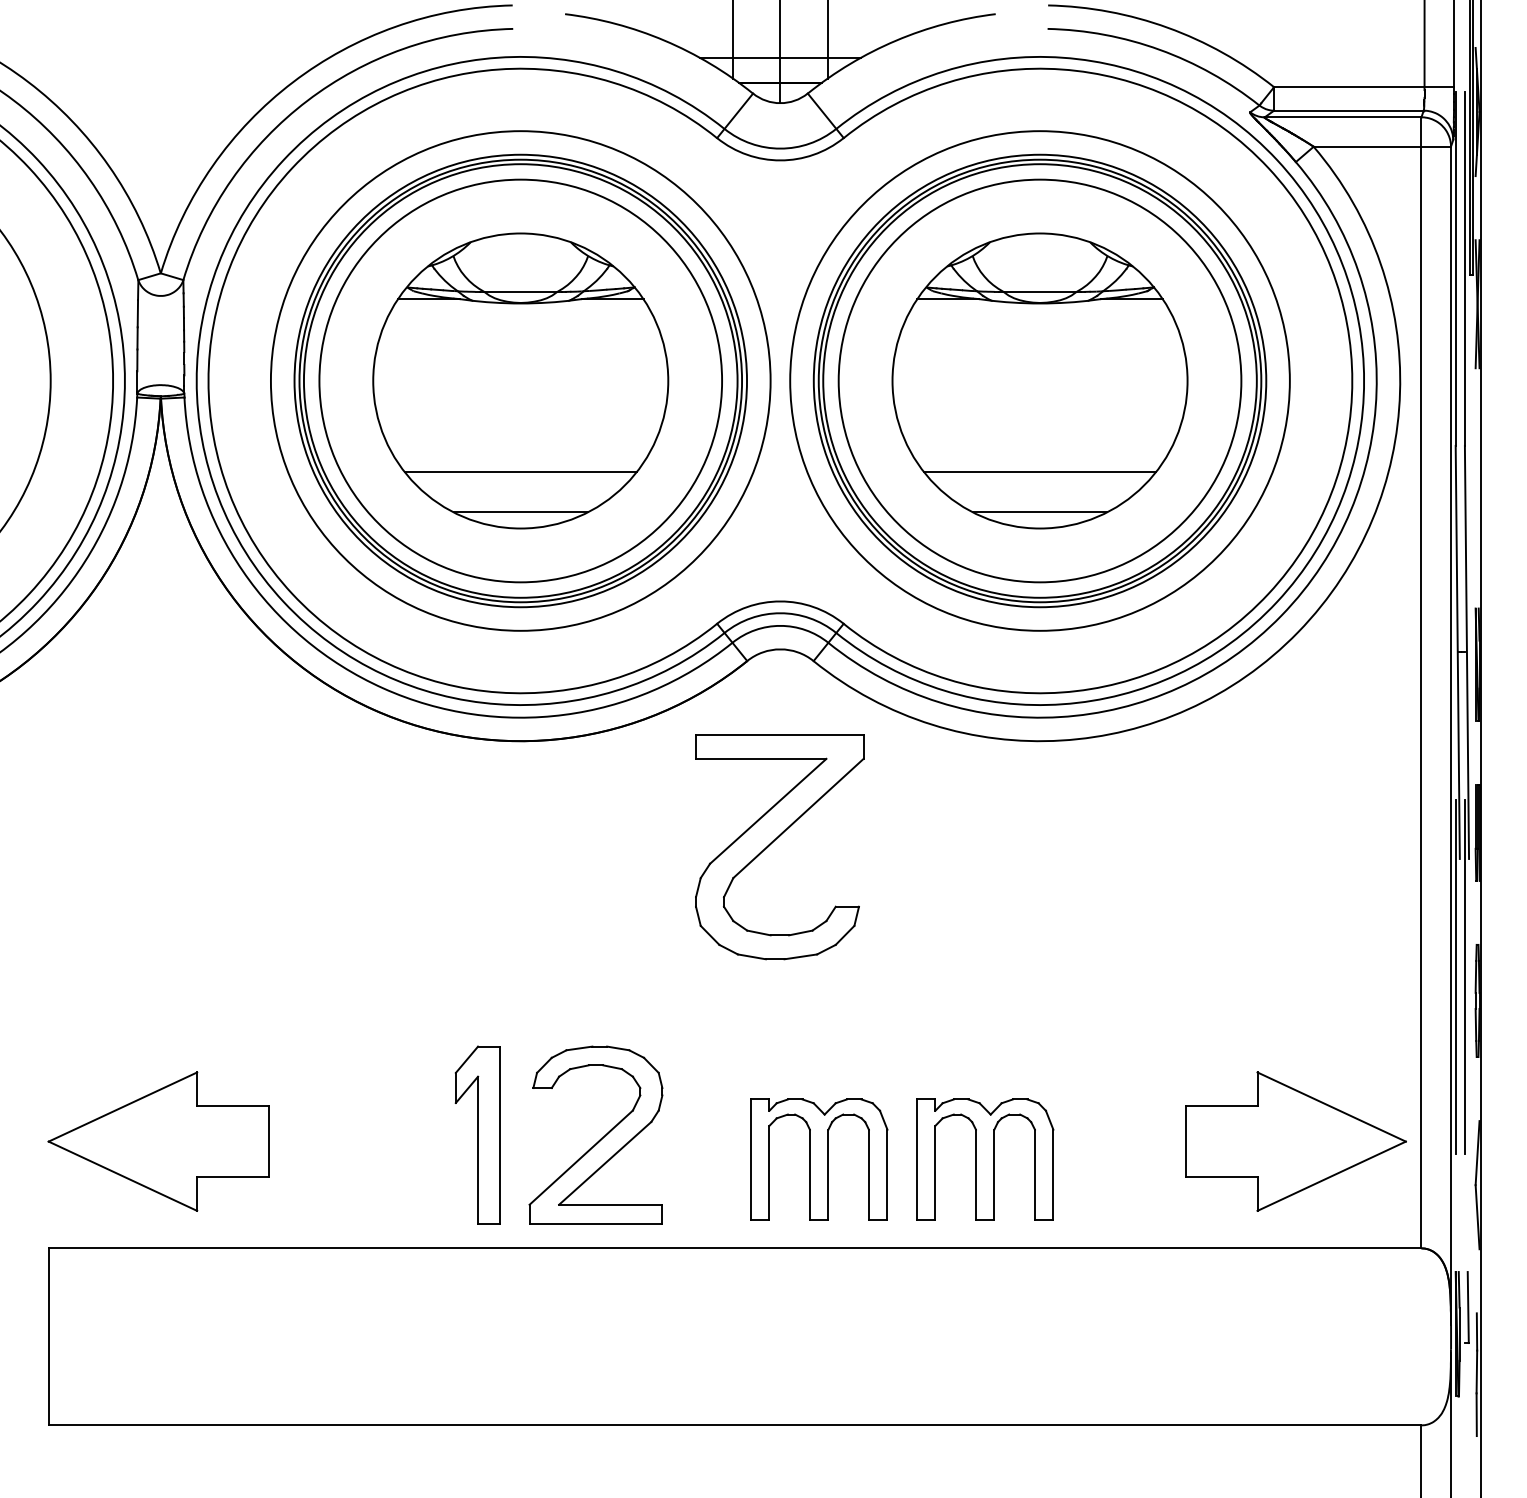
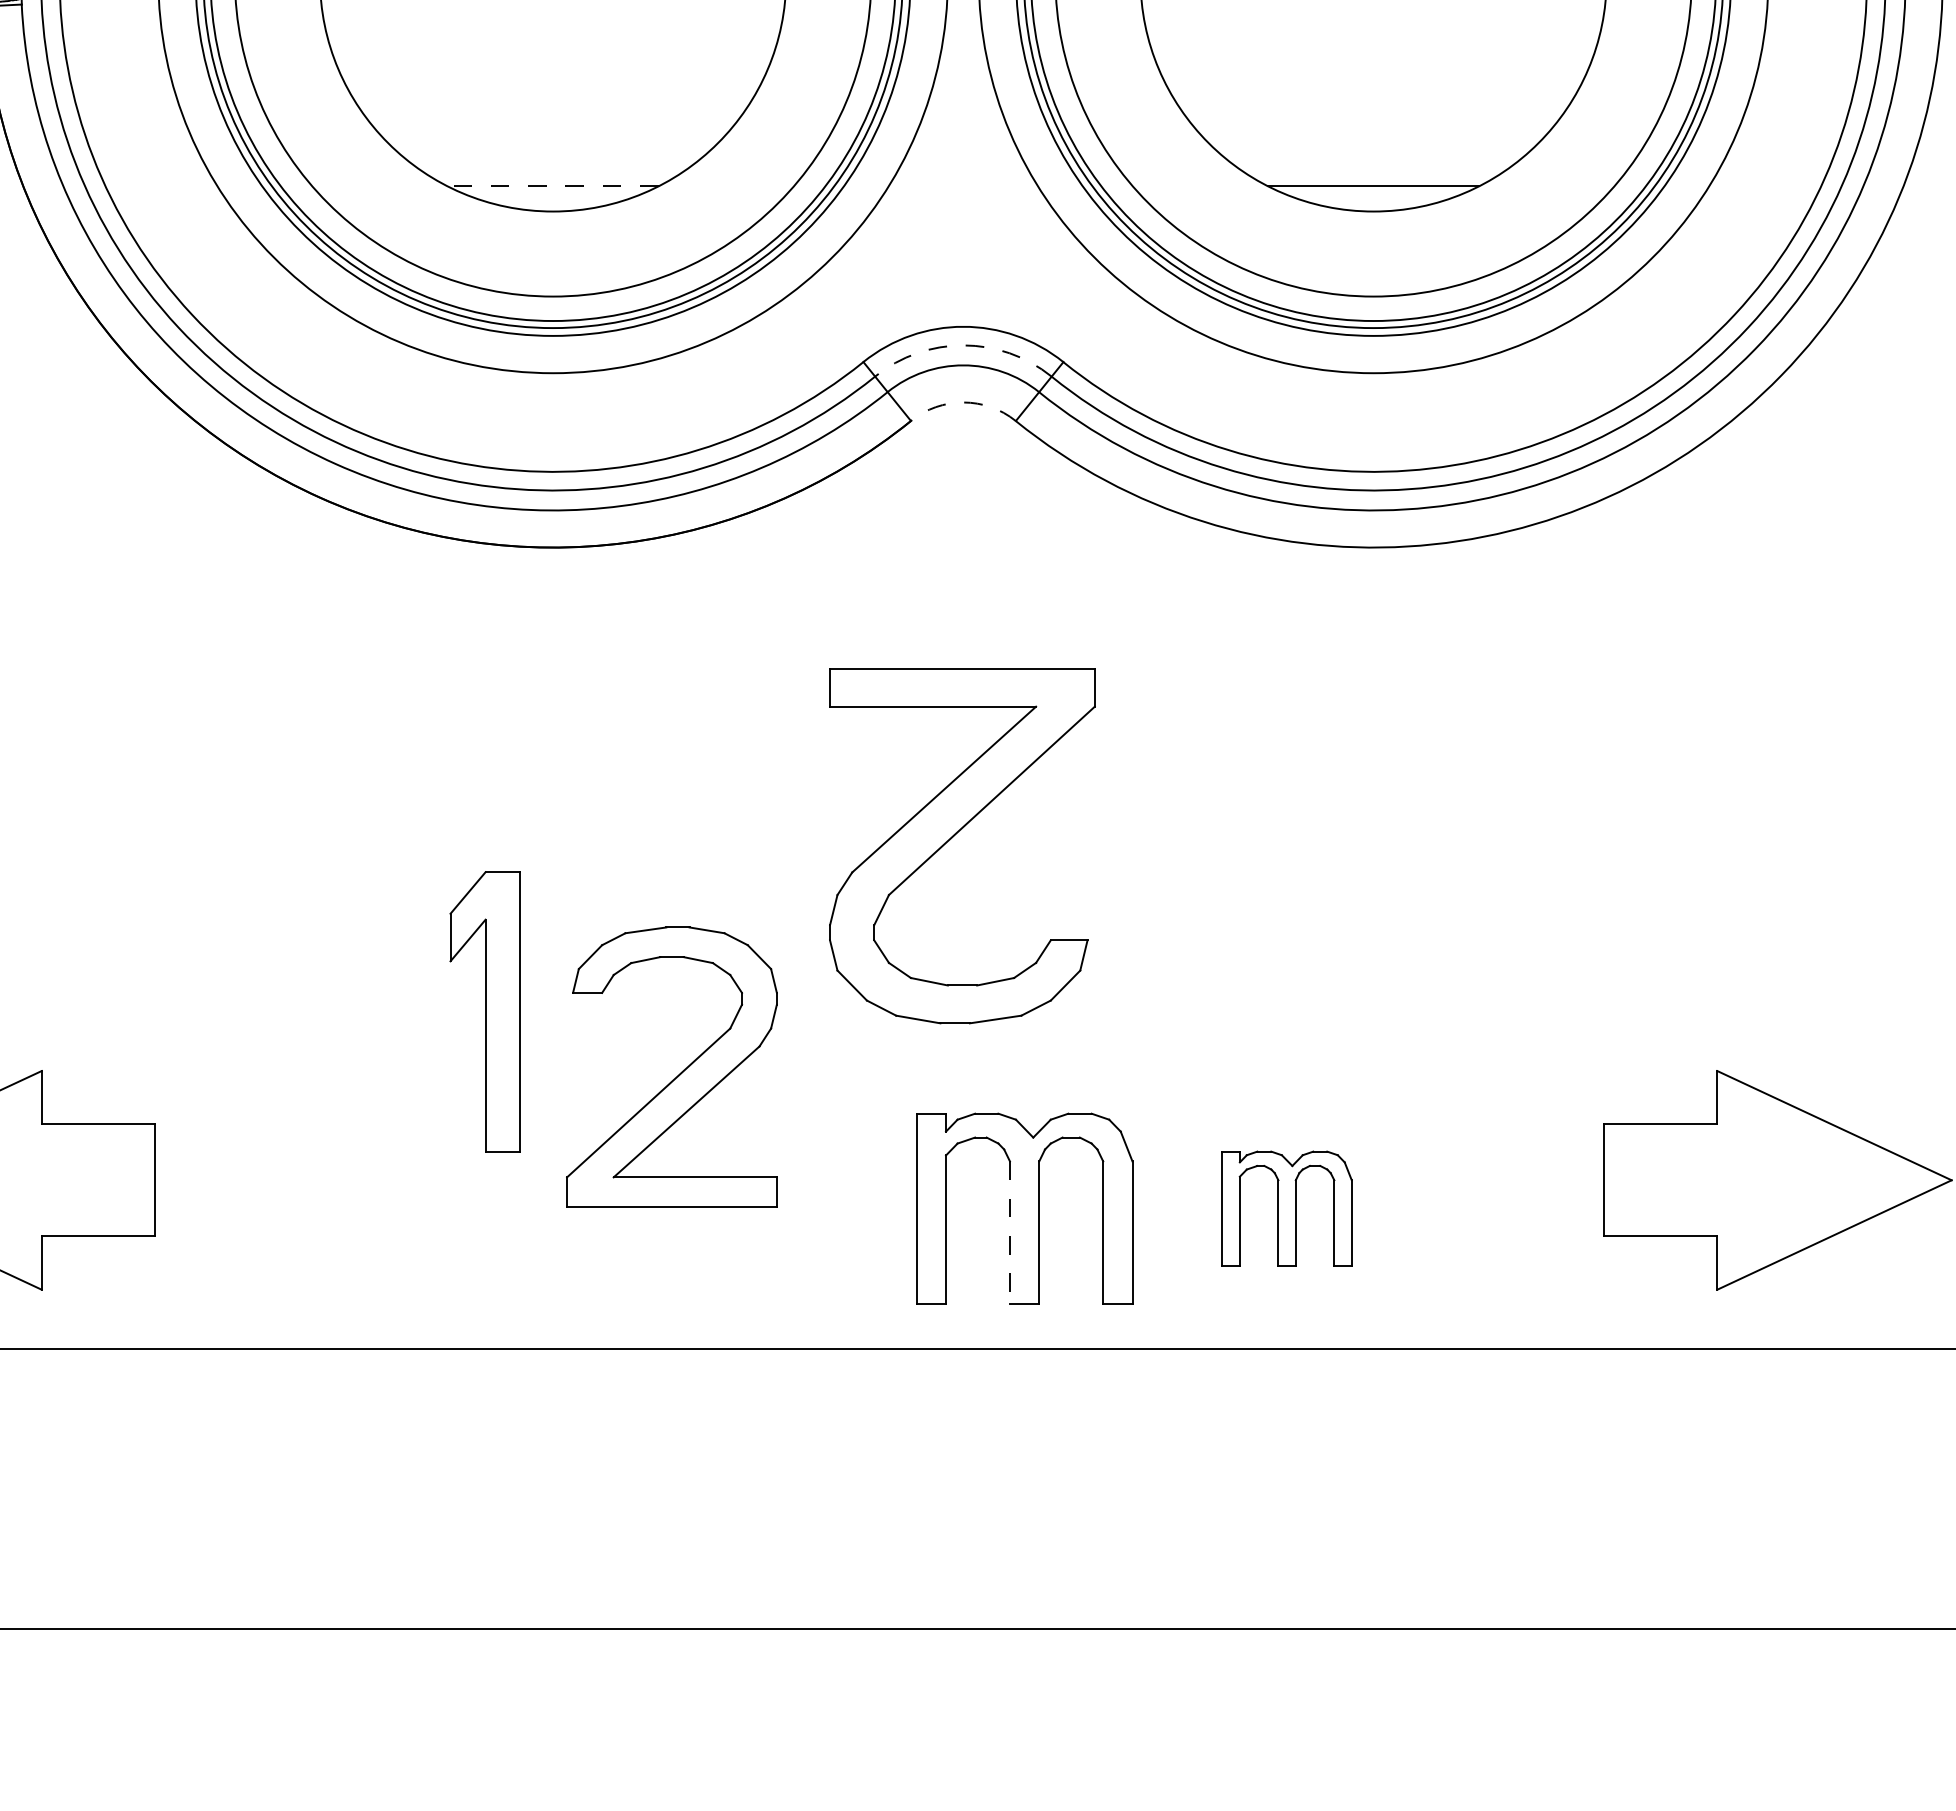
line: (520, 471) -> (552, 121), removed
line: (1039, 471) -> (1372, 121), removed
line: (520, 512) -> (552, 186), solid -> dashed
arc: (780, 613) -> (963, 345), solid -> dashed
arc: (780, 649) -> (963, 402), solid -> dashed
part: (774, 841) -> (954, 837), moved
part: (477, 1134) -> (484, 1011), moved
part: (600, 1138) -> (679, 1072), moved
part: (985, 1159) -> (1287, 1208), size x0.6
line: (809, 1175) -> (1009, 1233), solid -> dashed

